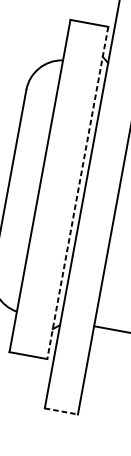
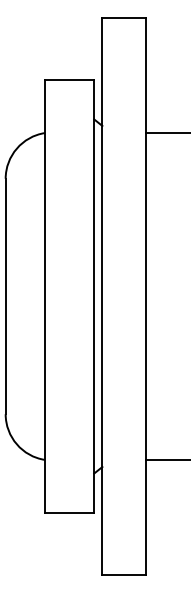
line: (78, 193) -> (94, 296), dashed -> solid
line: (60, 411) -> (123, 575), dashed -> solid

